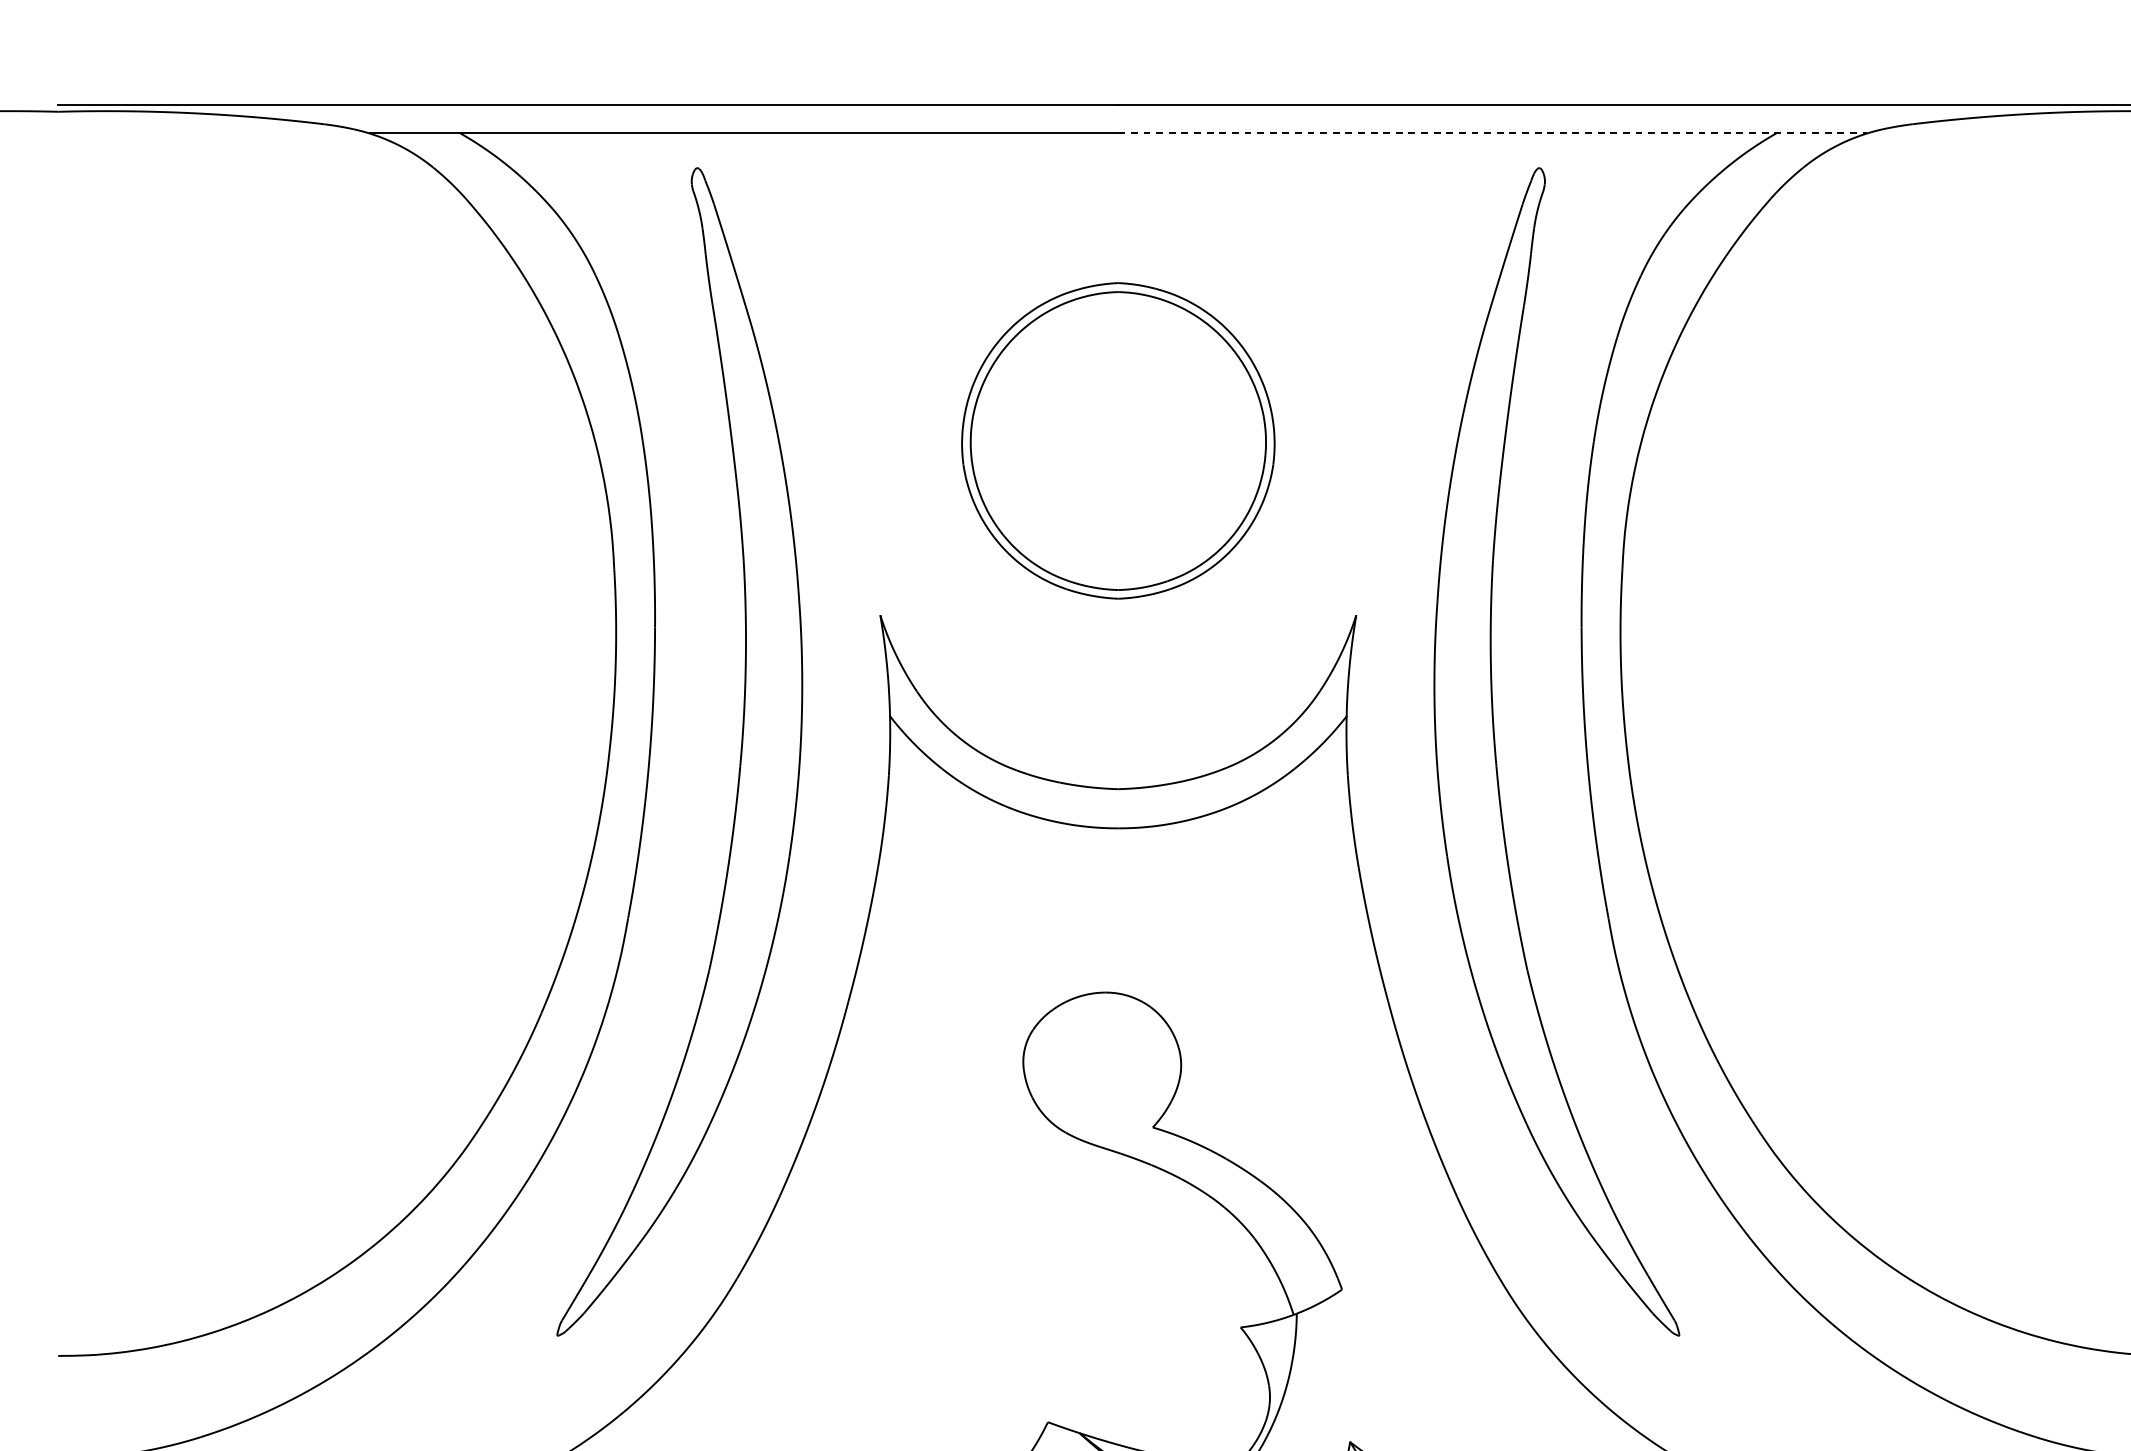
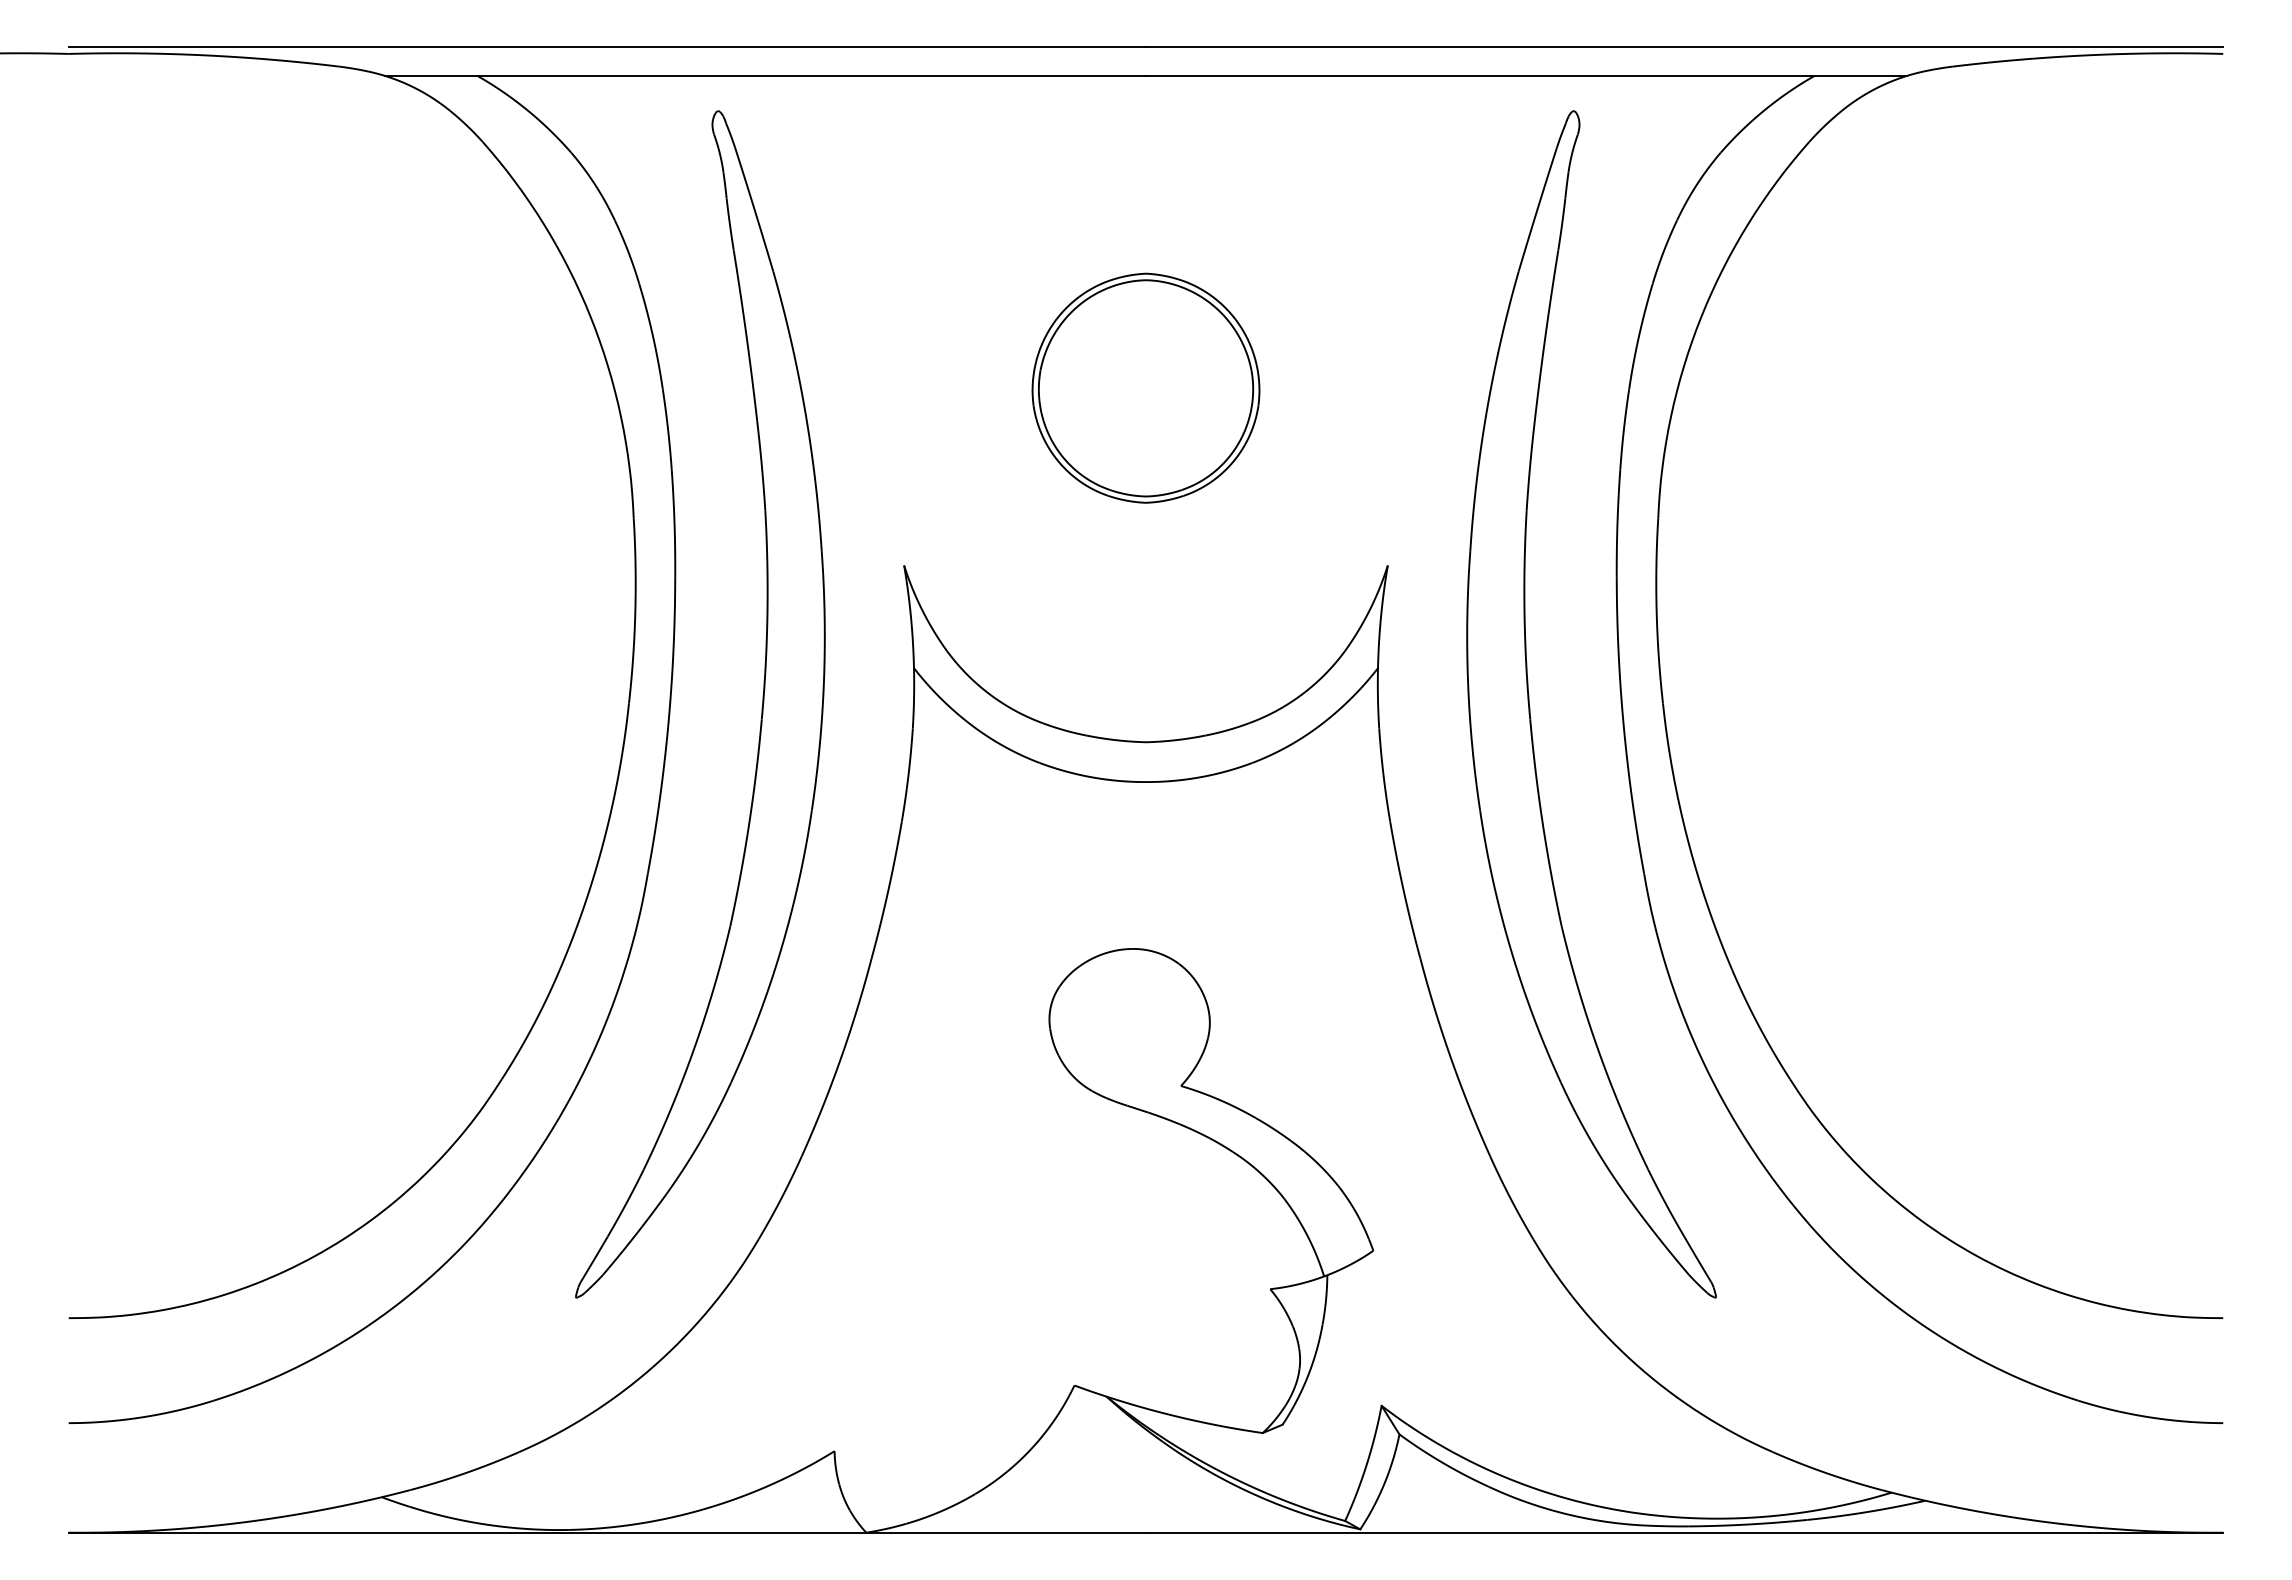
line: (1492, 133) -> (1526, 75), dashed -> solid
part: (1117, 440) -> (1145, 387), size x0.71

